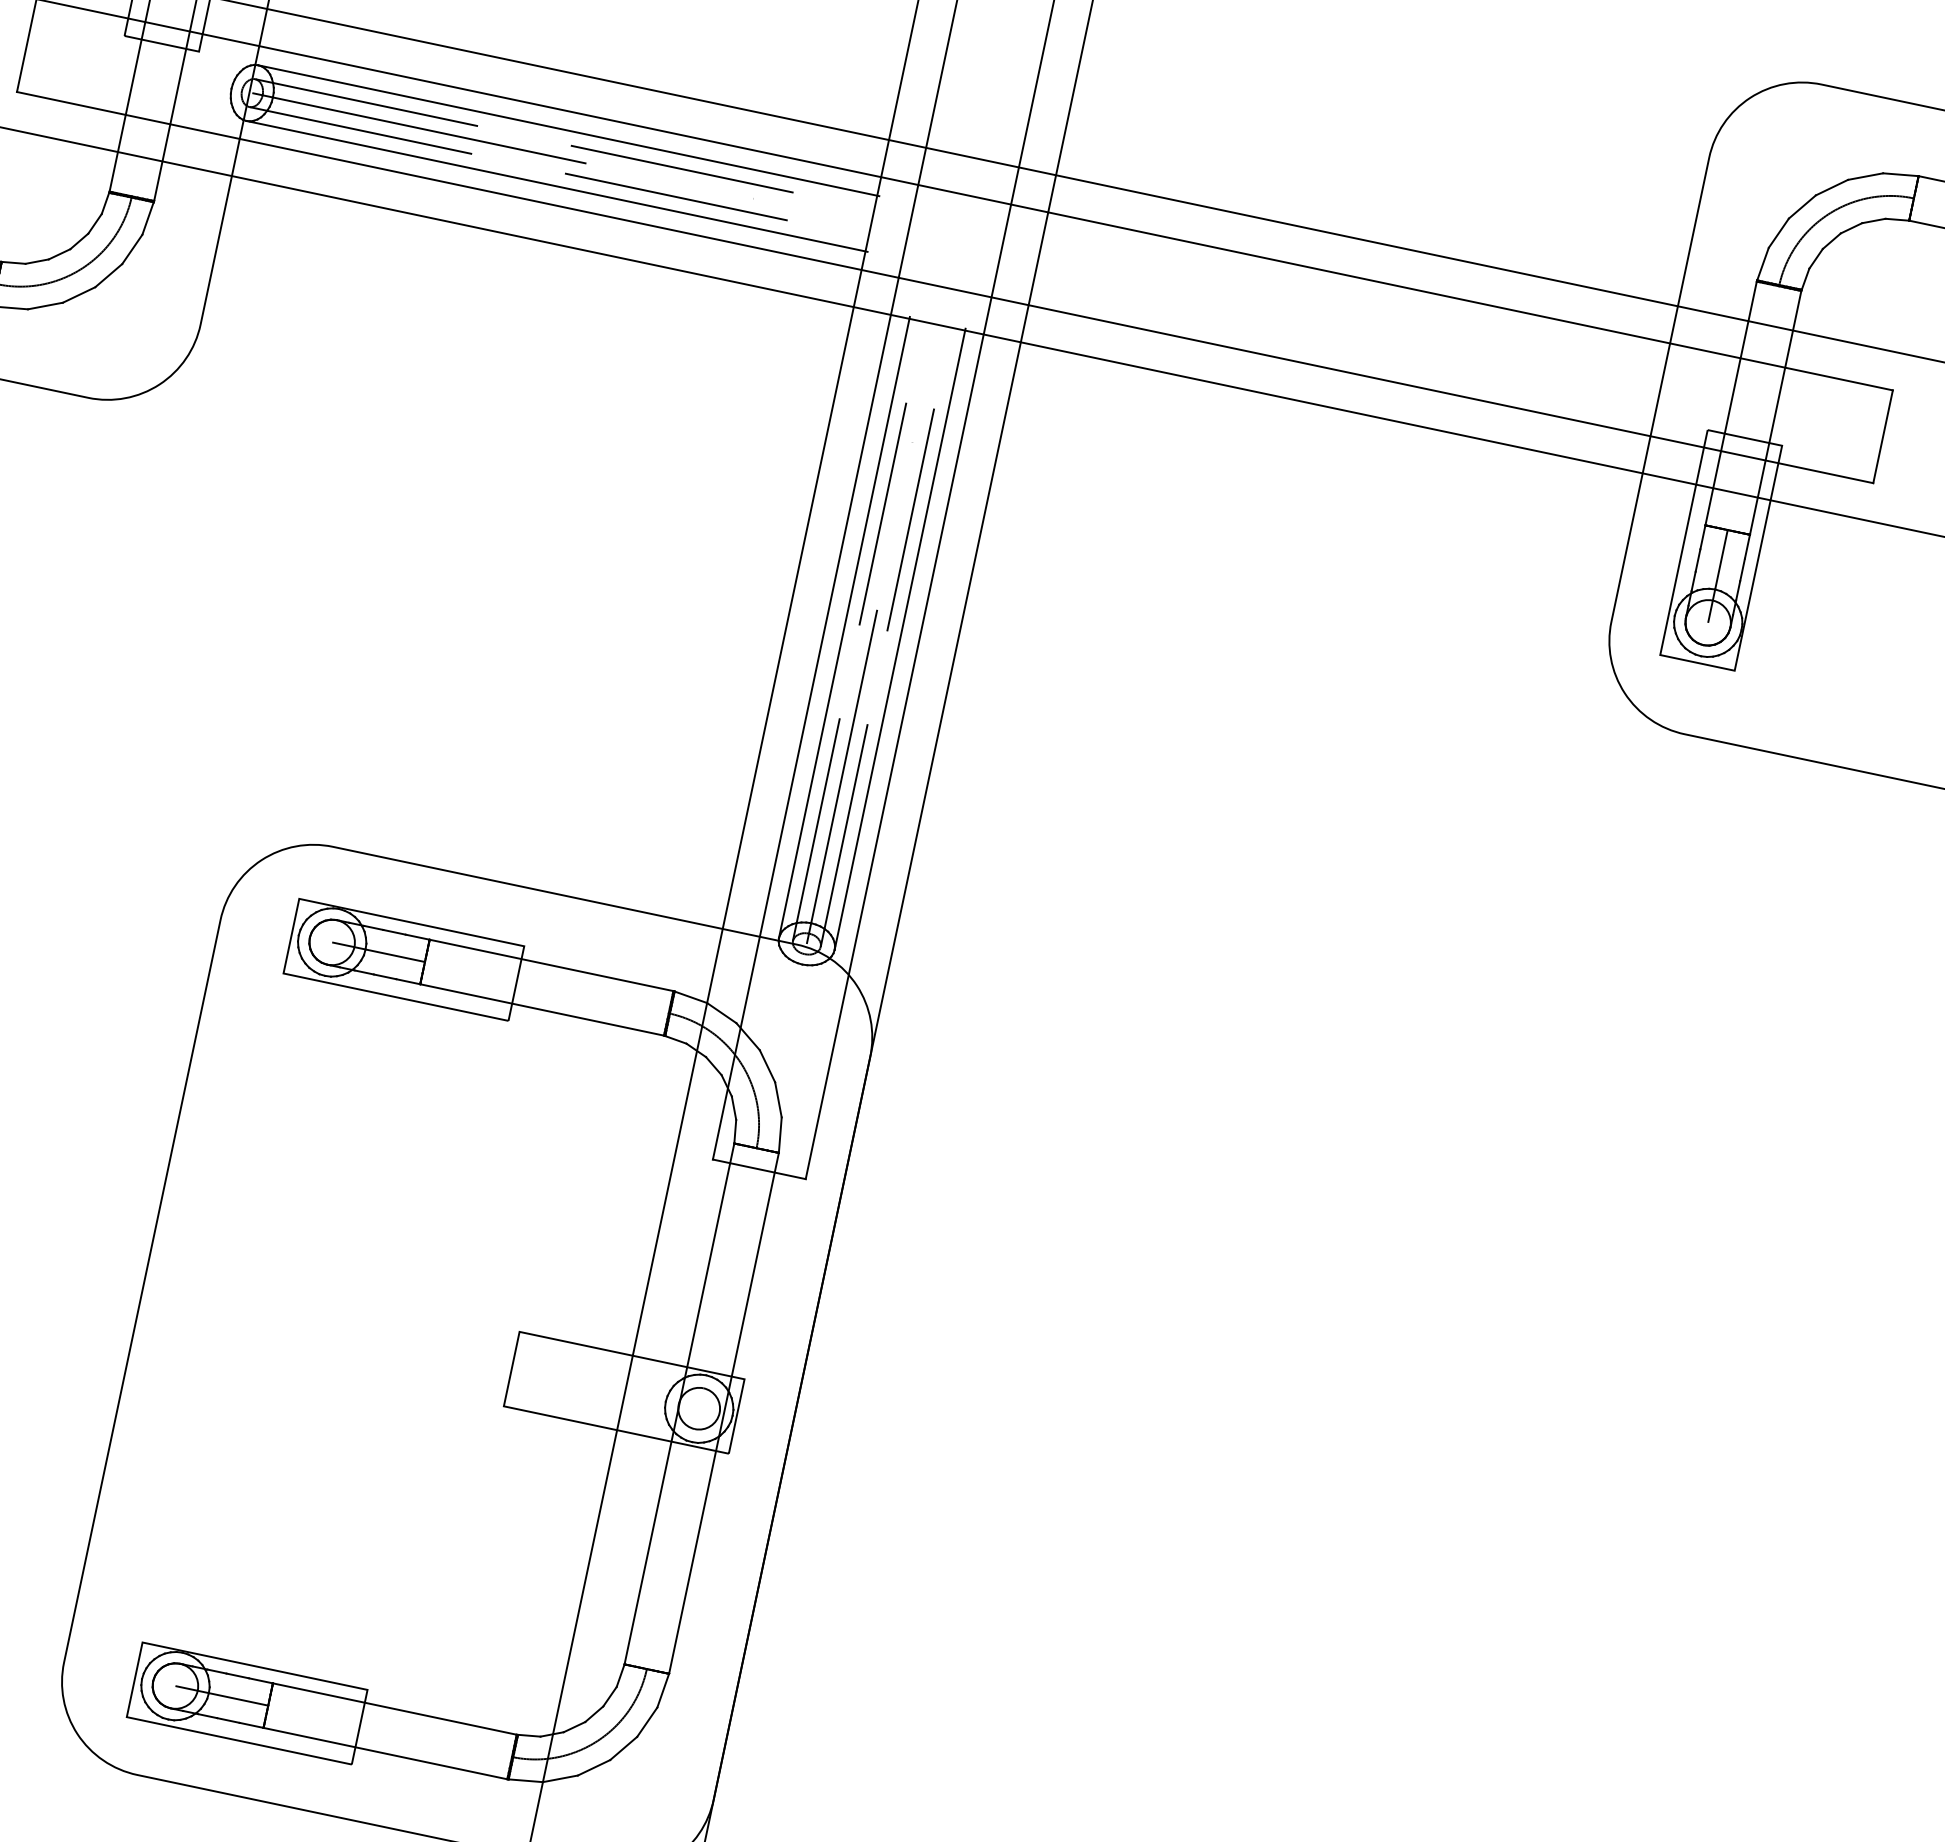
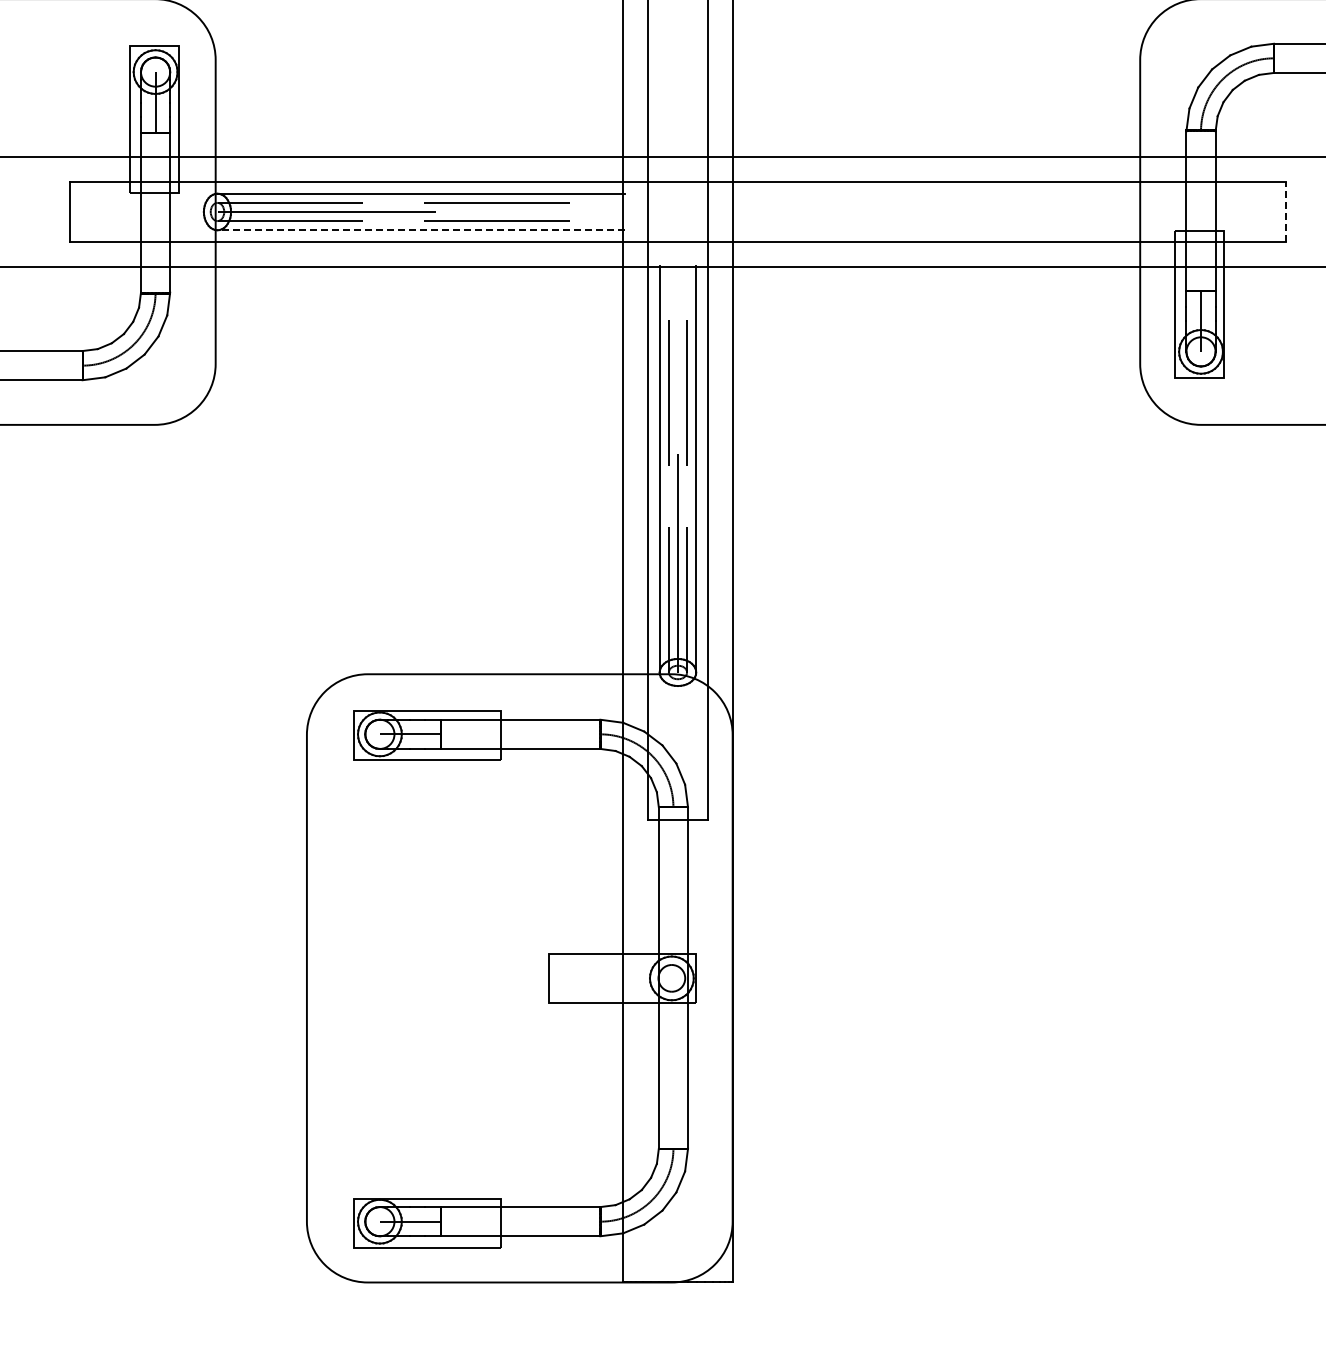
line: (557, 186) -> (421, 230), solid -> dashed
line: (1883, 436) -> (1286, 211), solid -> dashed

